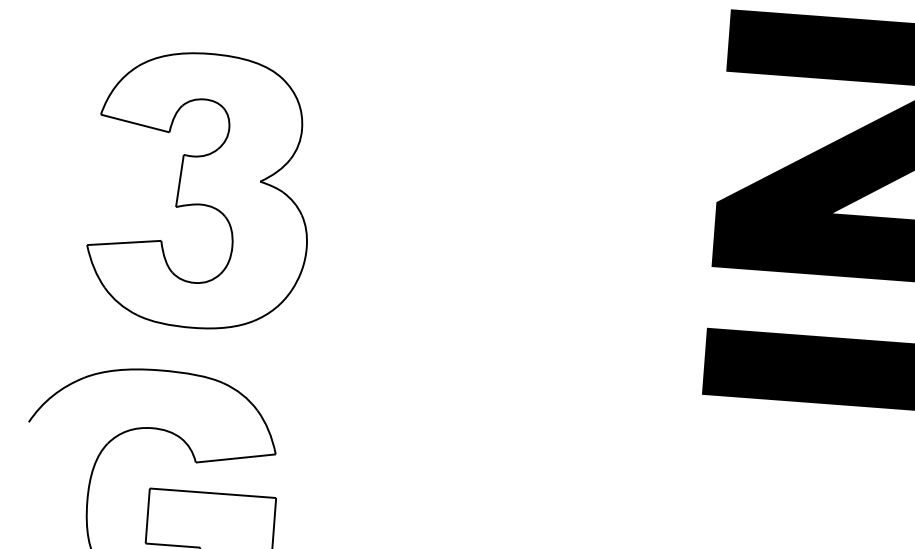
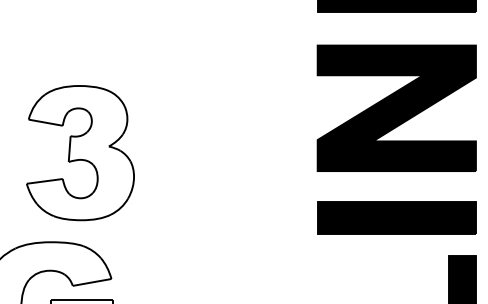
part: (201, 191) -> (80, 153), moved

